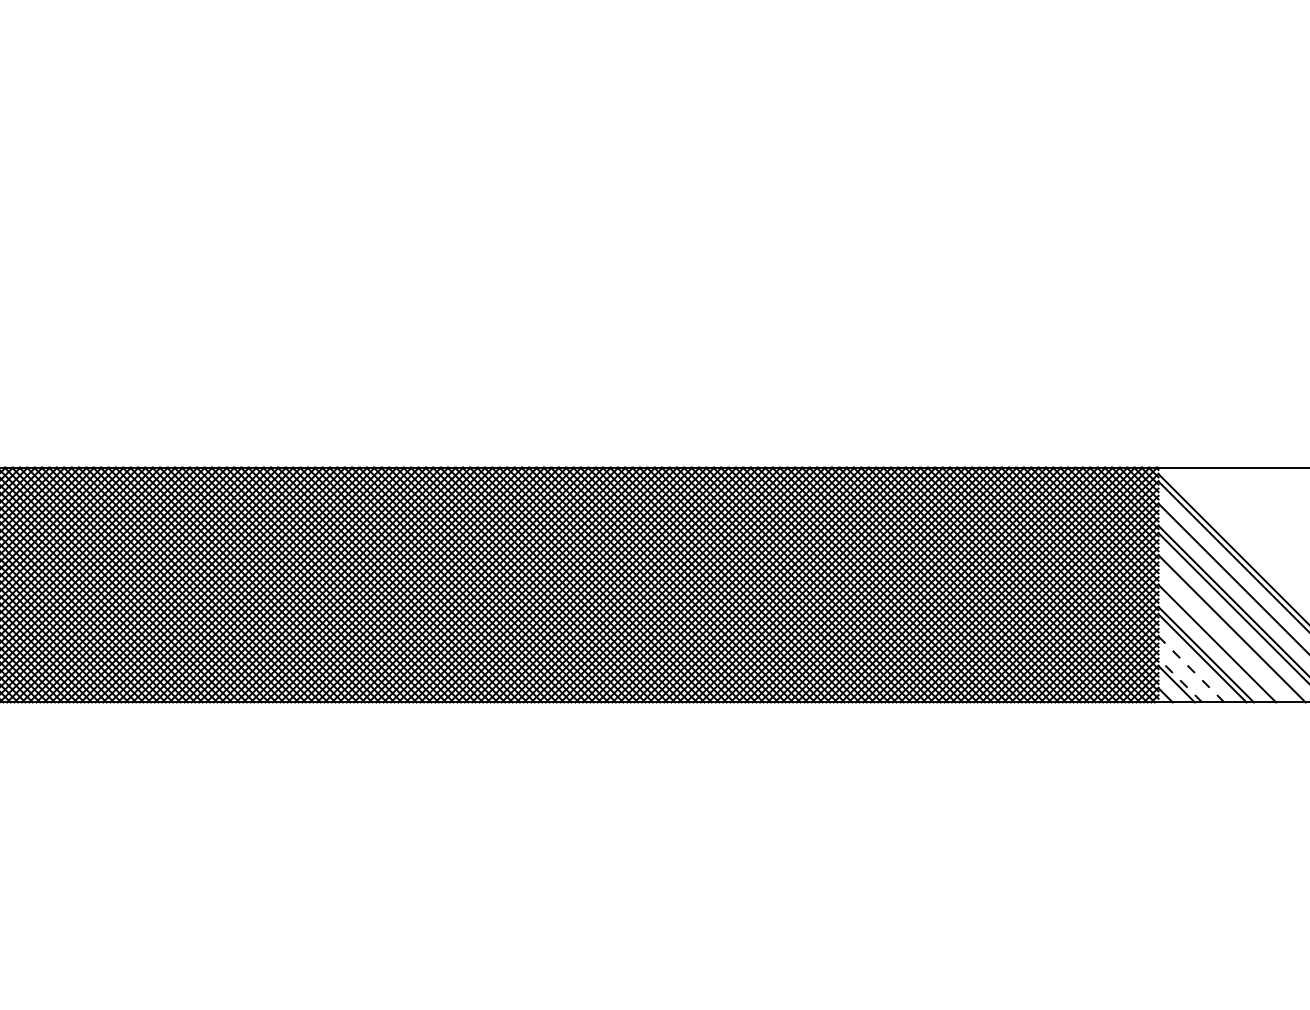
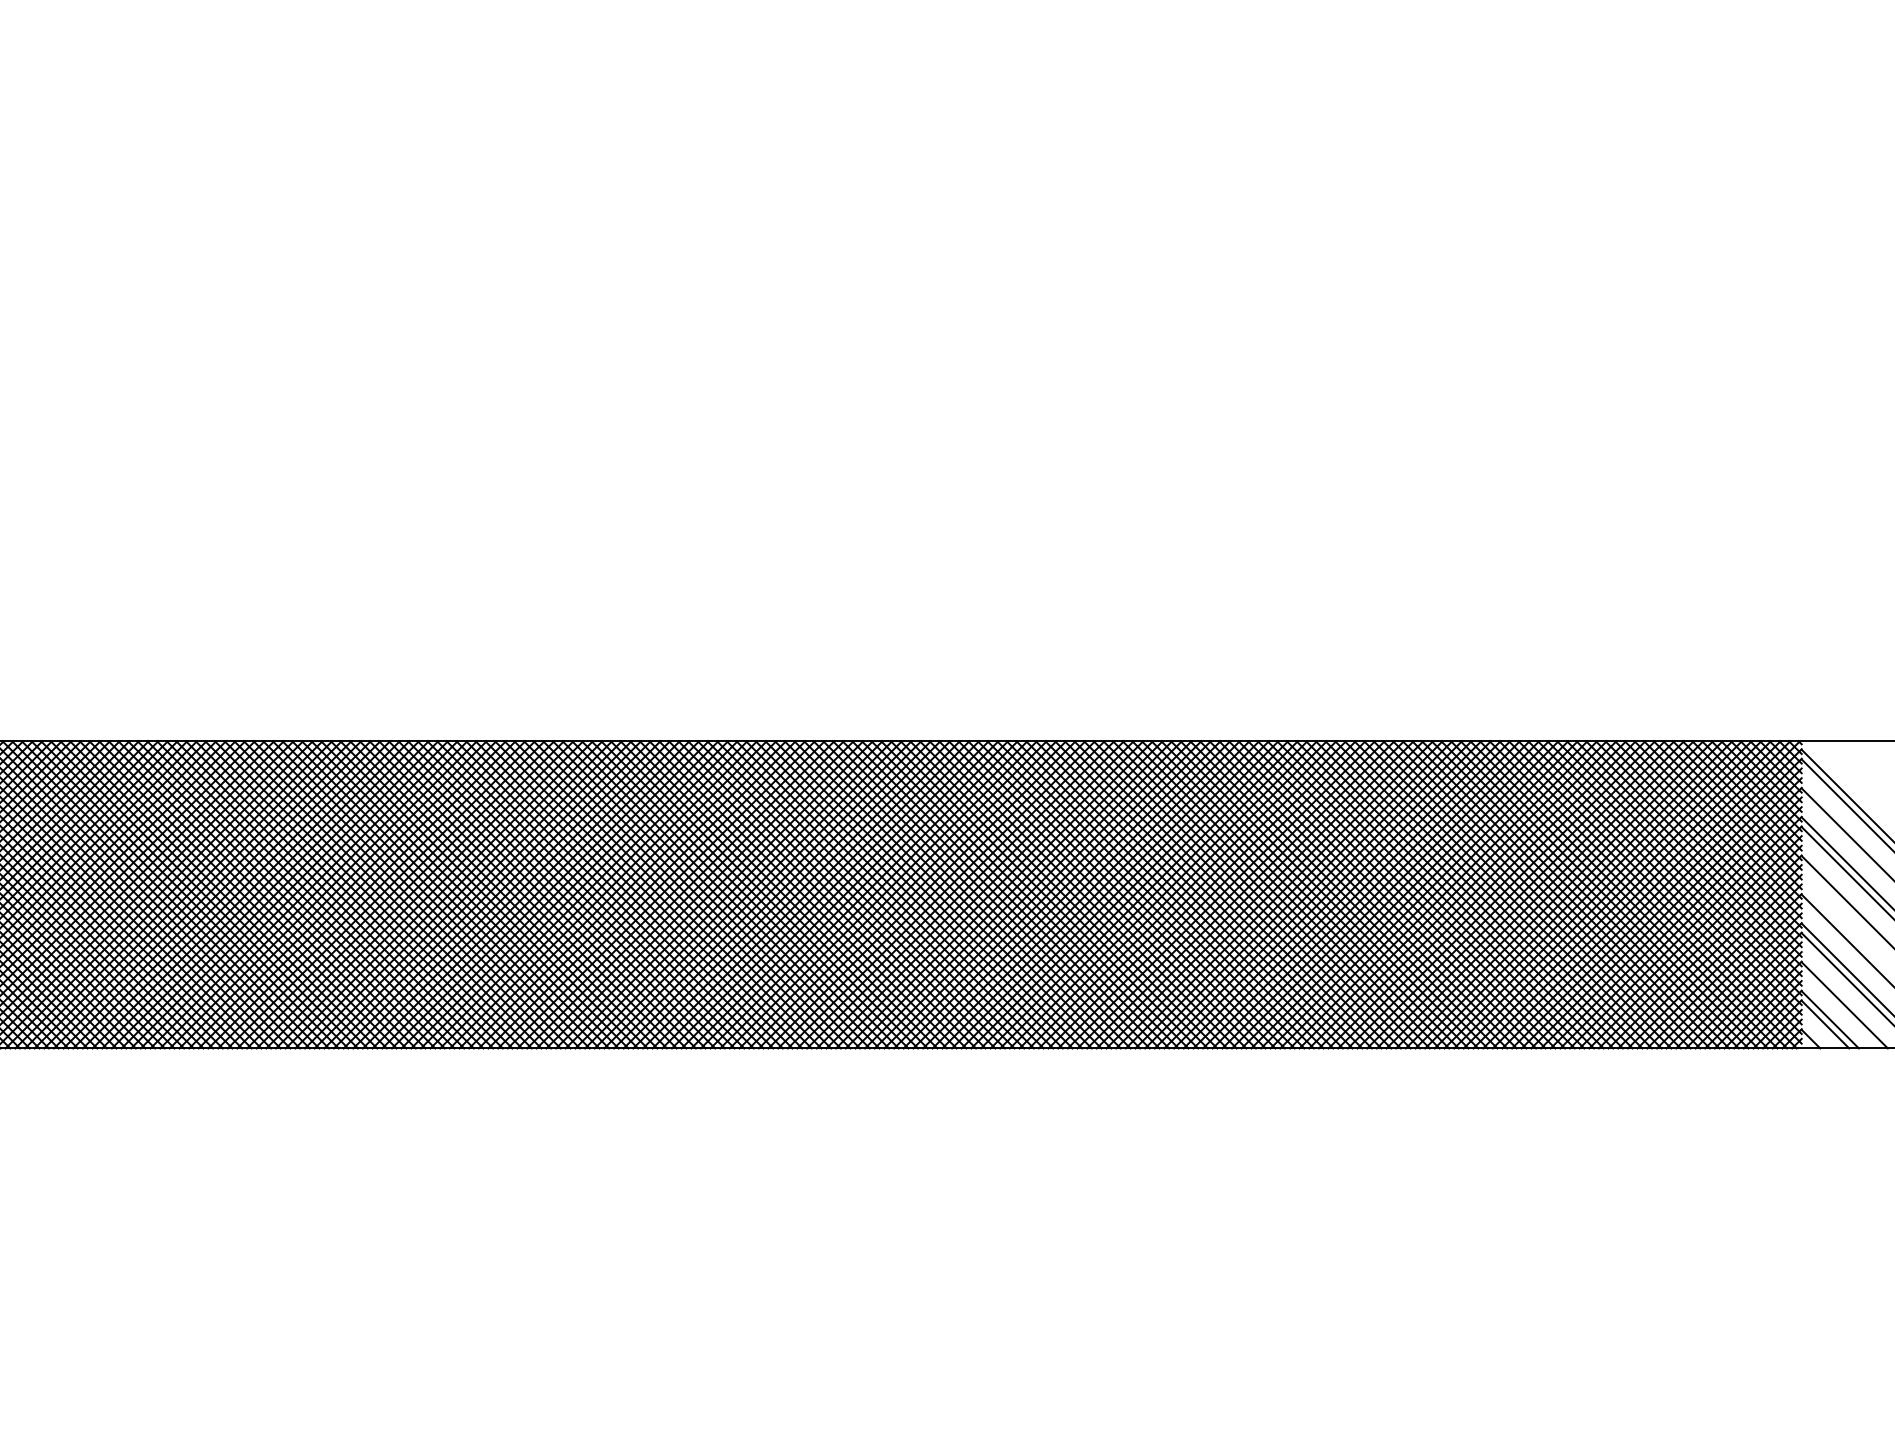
line: (1191, 669) -> (1844, 1005), dashed -> solid
line: (1179, 680) -> (1829, 1019), dashed -> solid

